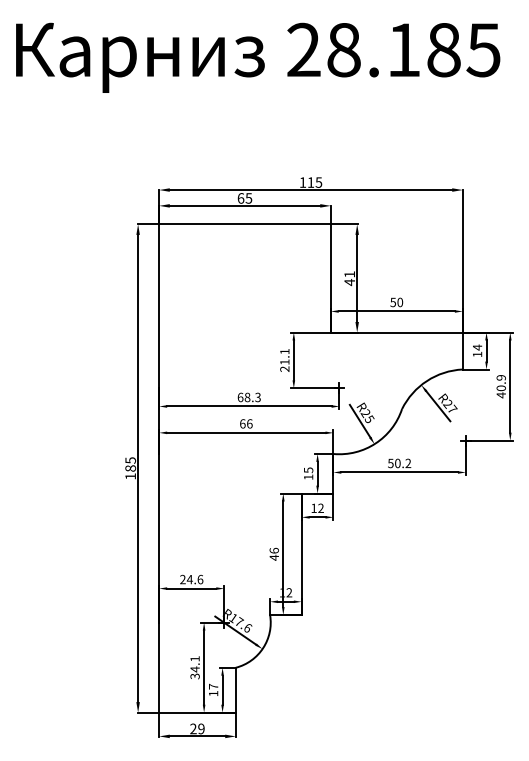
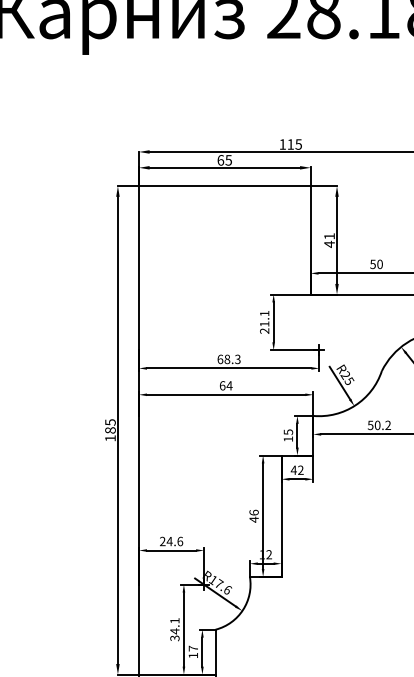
text: (249, 423) -> (229, 385), 66 -> 64
text: (314, 507) -> (294, 469), 12 -> 42

